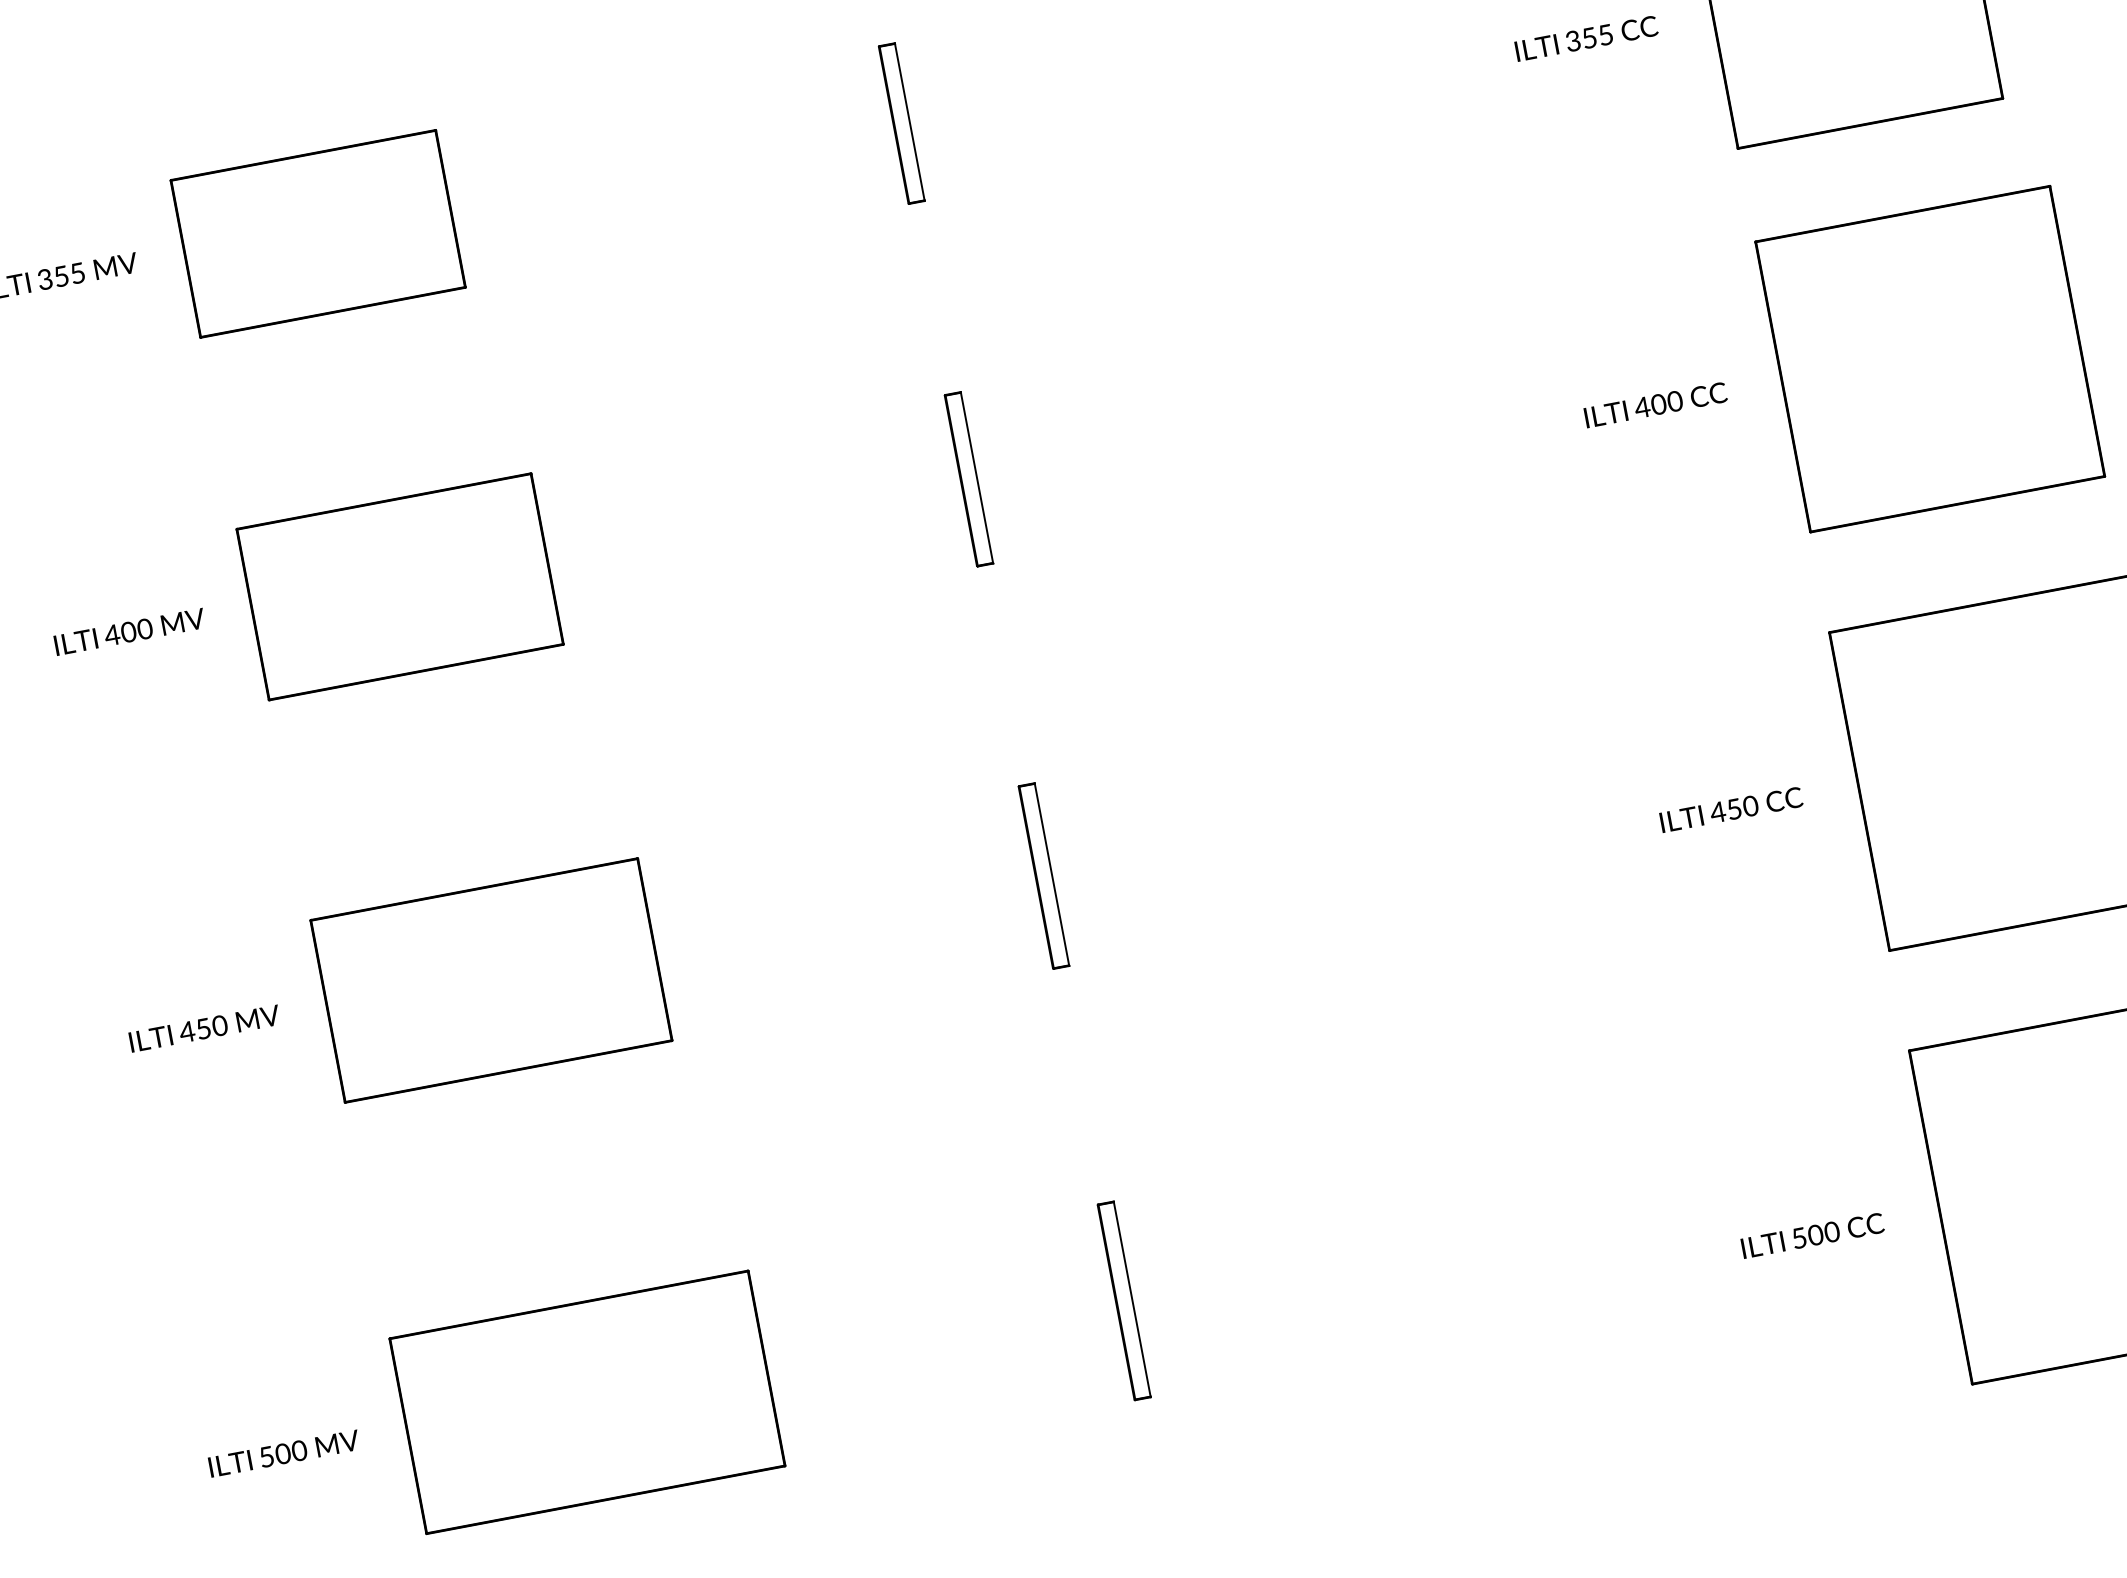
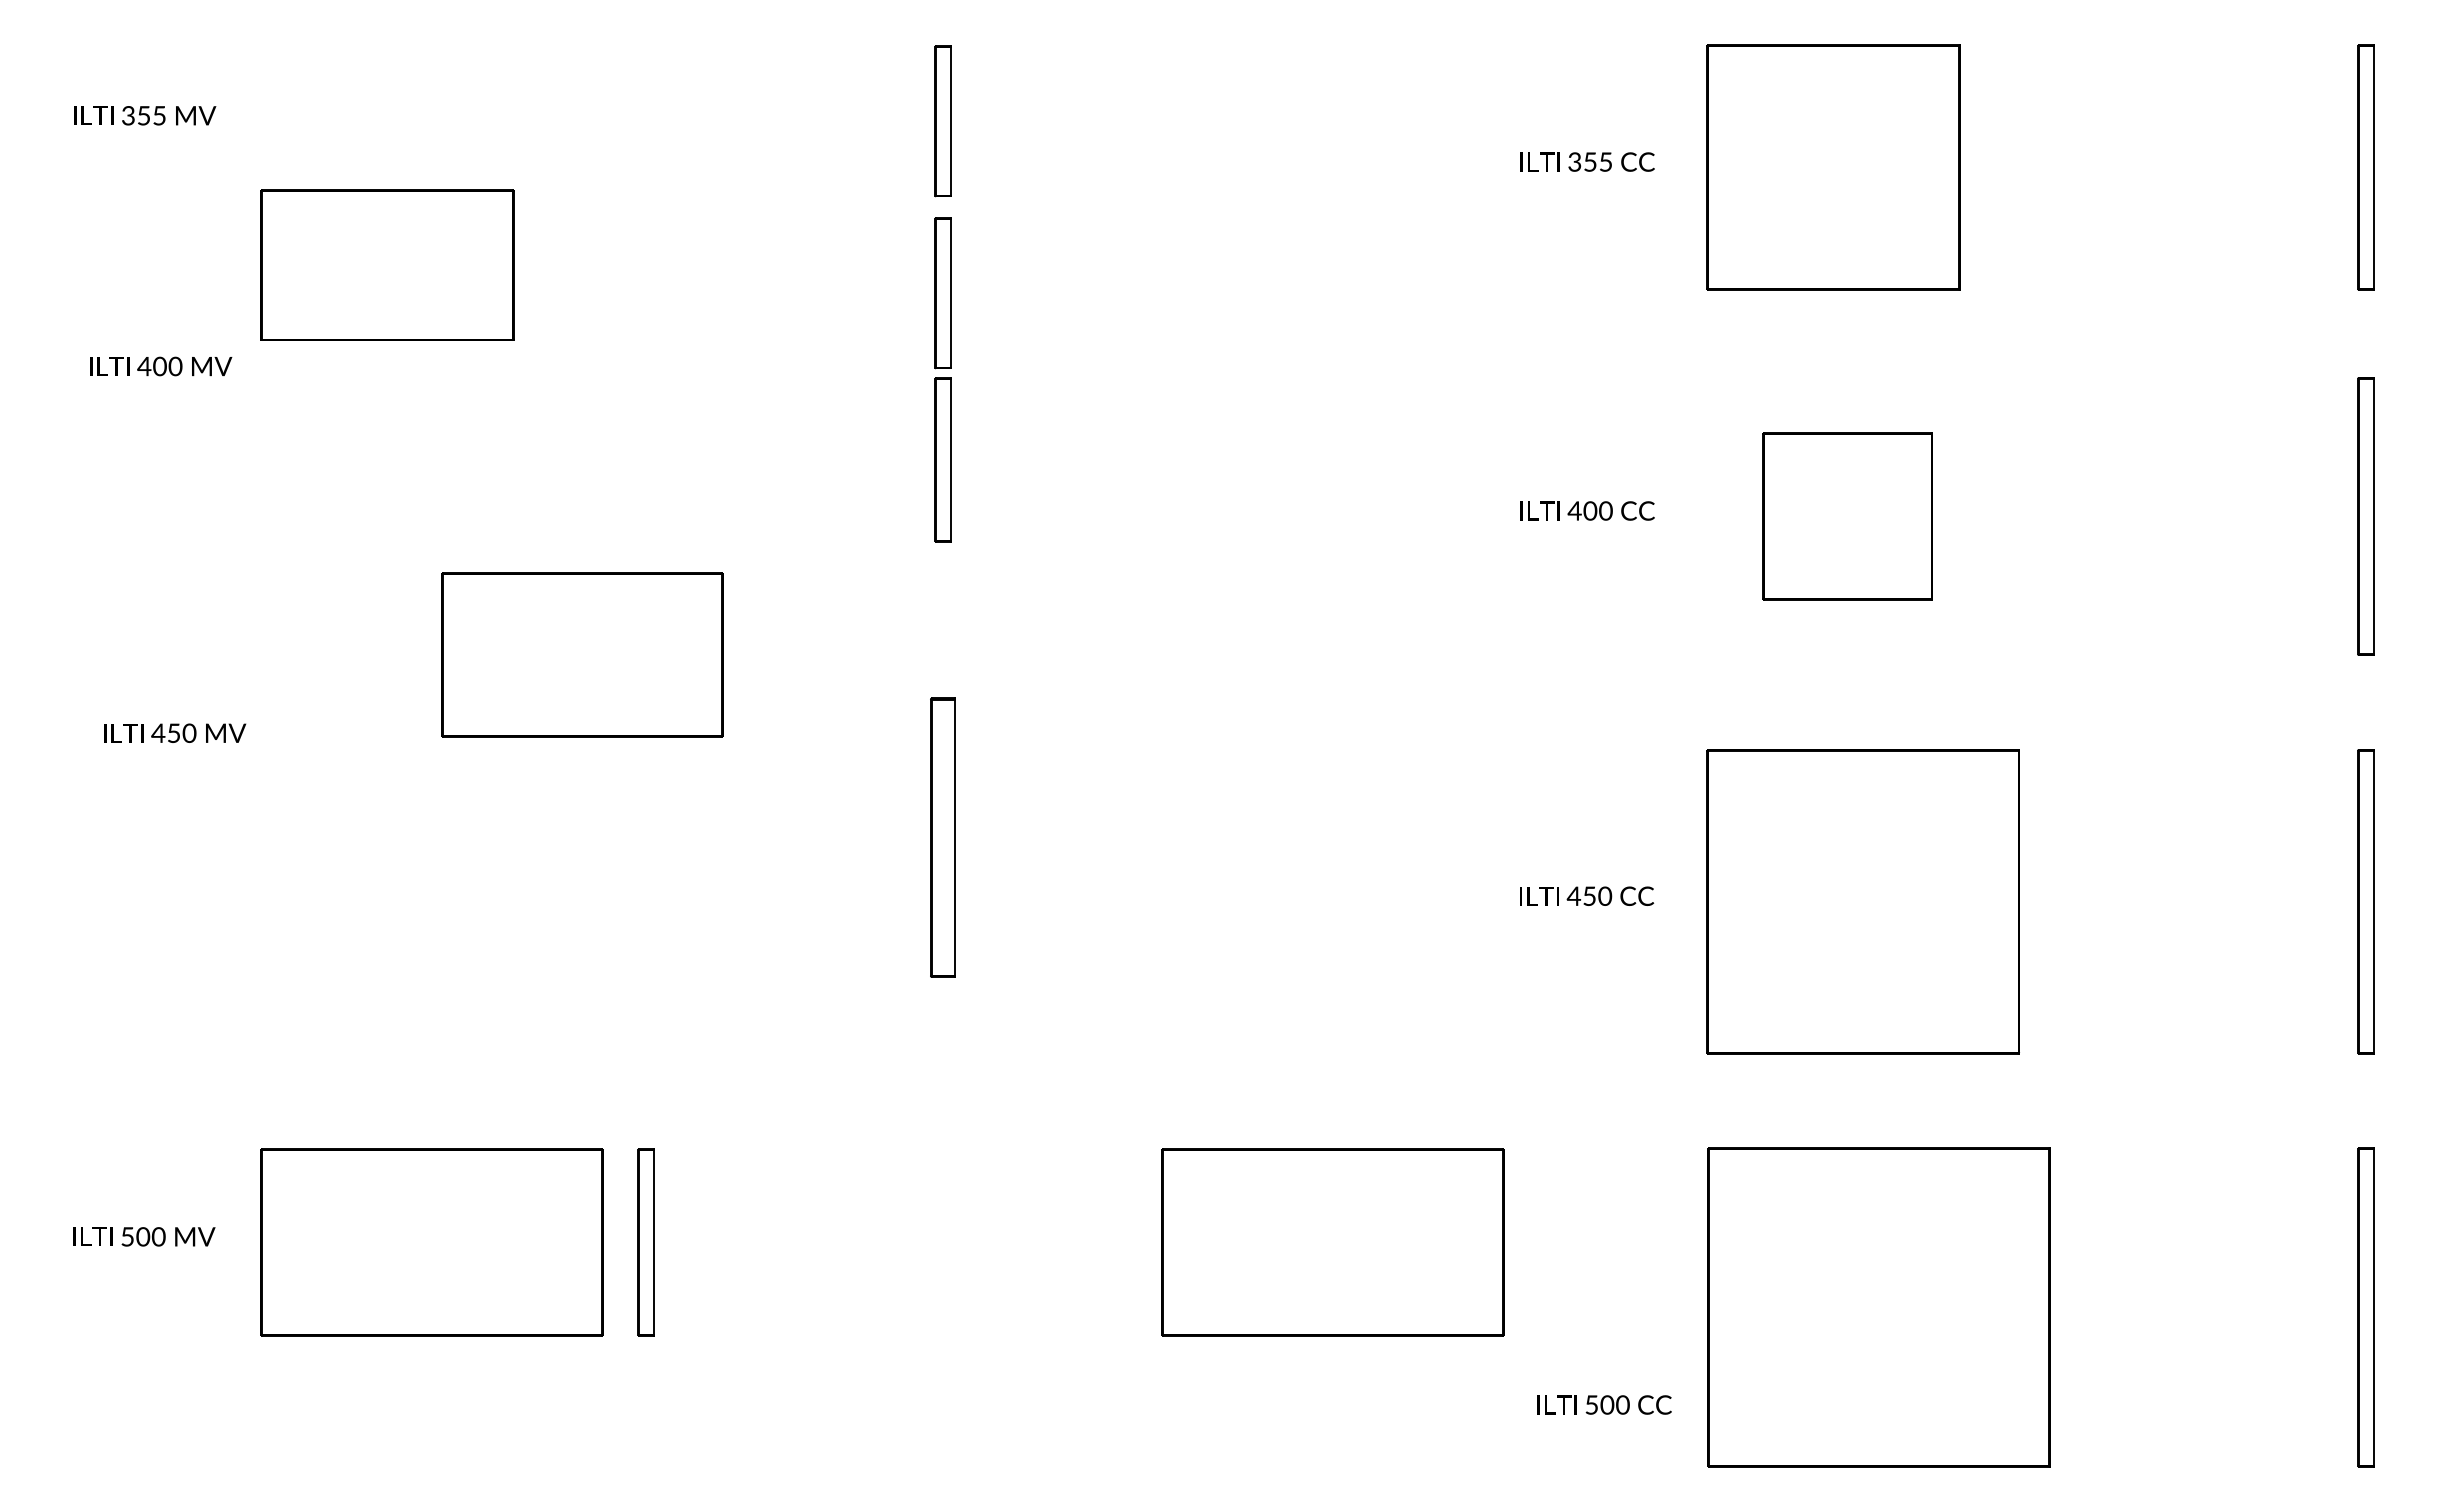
part: (318, 233) -> (387, 264), moved
part: (935, 304) -> (942, 293), added
part: (1929, 359) -> (1847, 516), size x0.6
part: (400, 586) -> (582, 654), moved
text: (130, 631) -> (161, 366), moved
part: (1043, 875) -> (942, 837), size x1.6
part: (490, 980) -> (416, 837), removed
text: (205, 1027) -> (175, 732), moved
part: (1533, 1223) -> (1332, 1242), added
text: (1812, 1235) -> (1604, 1404), moved
part: (1123, 1301) -> (645, 1242), moved

